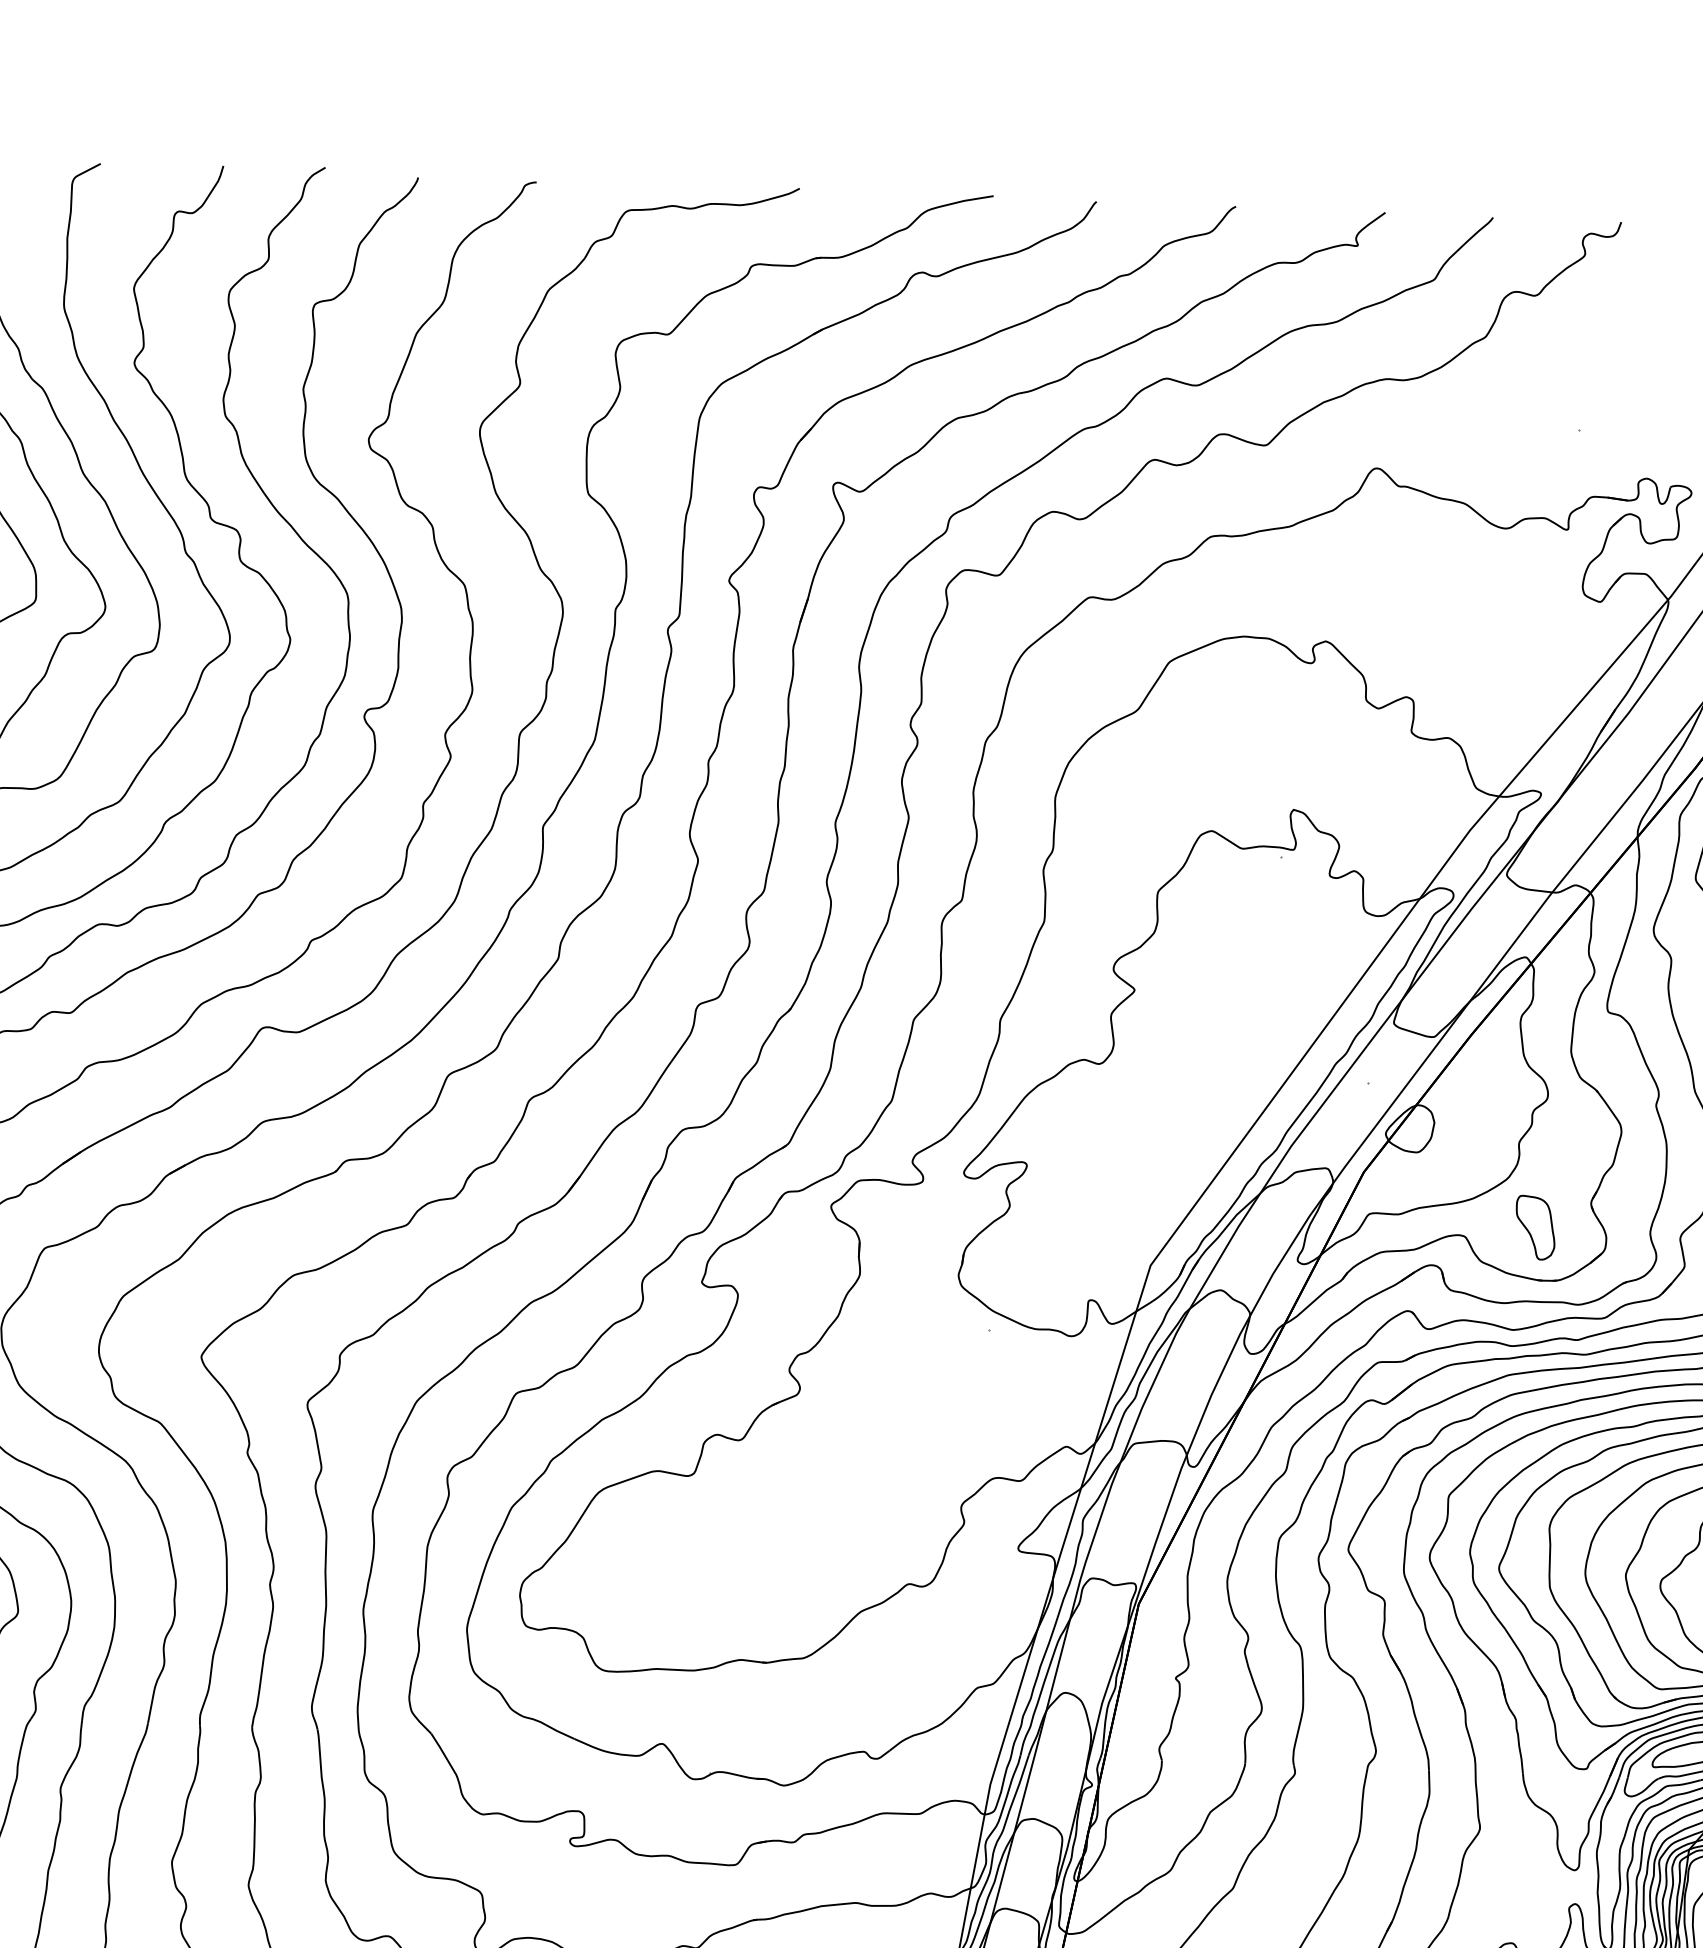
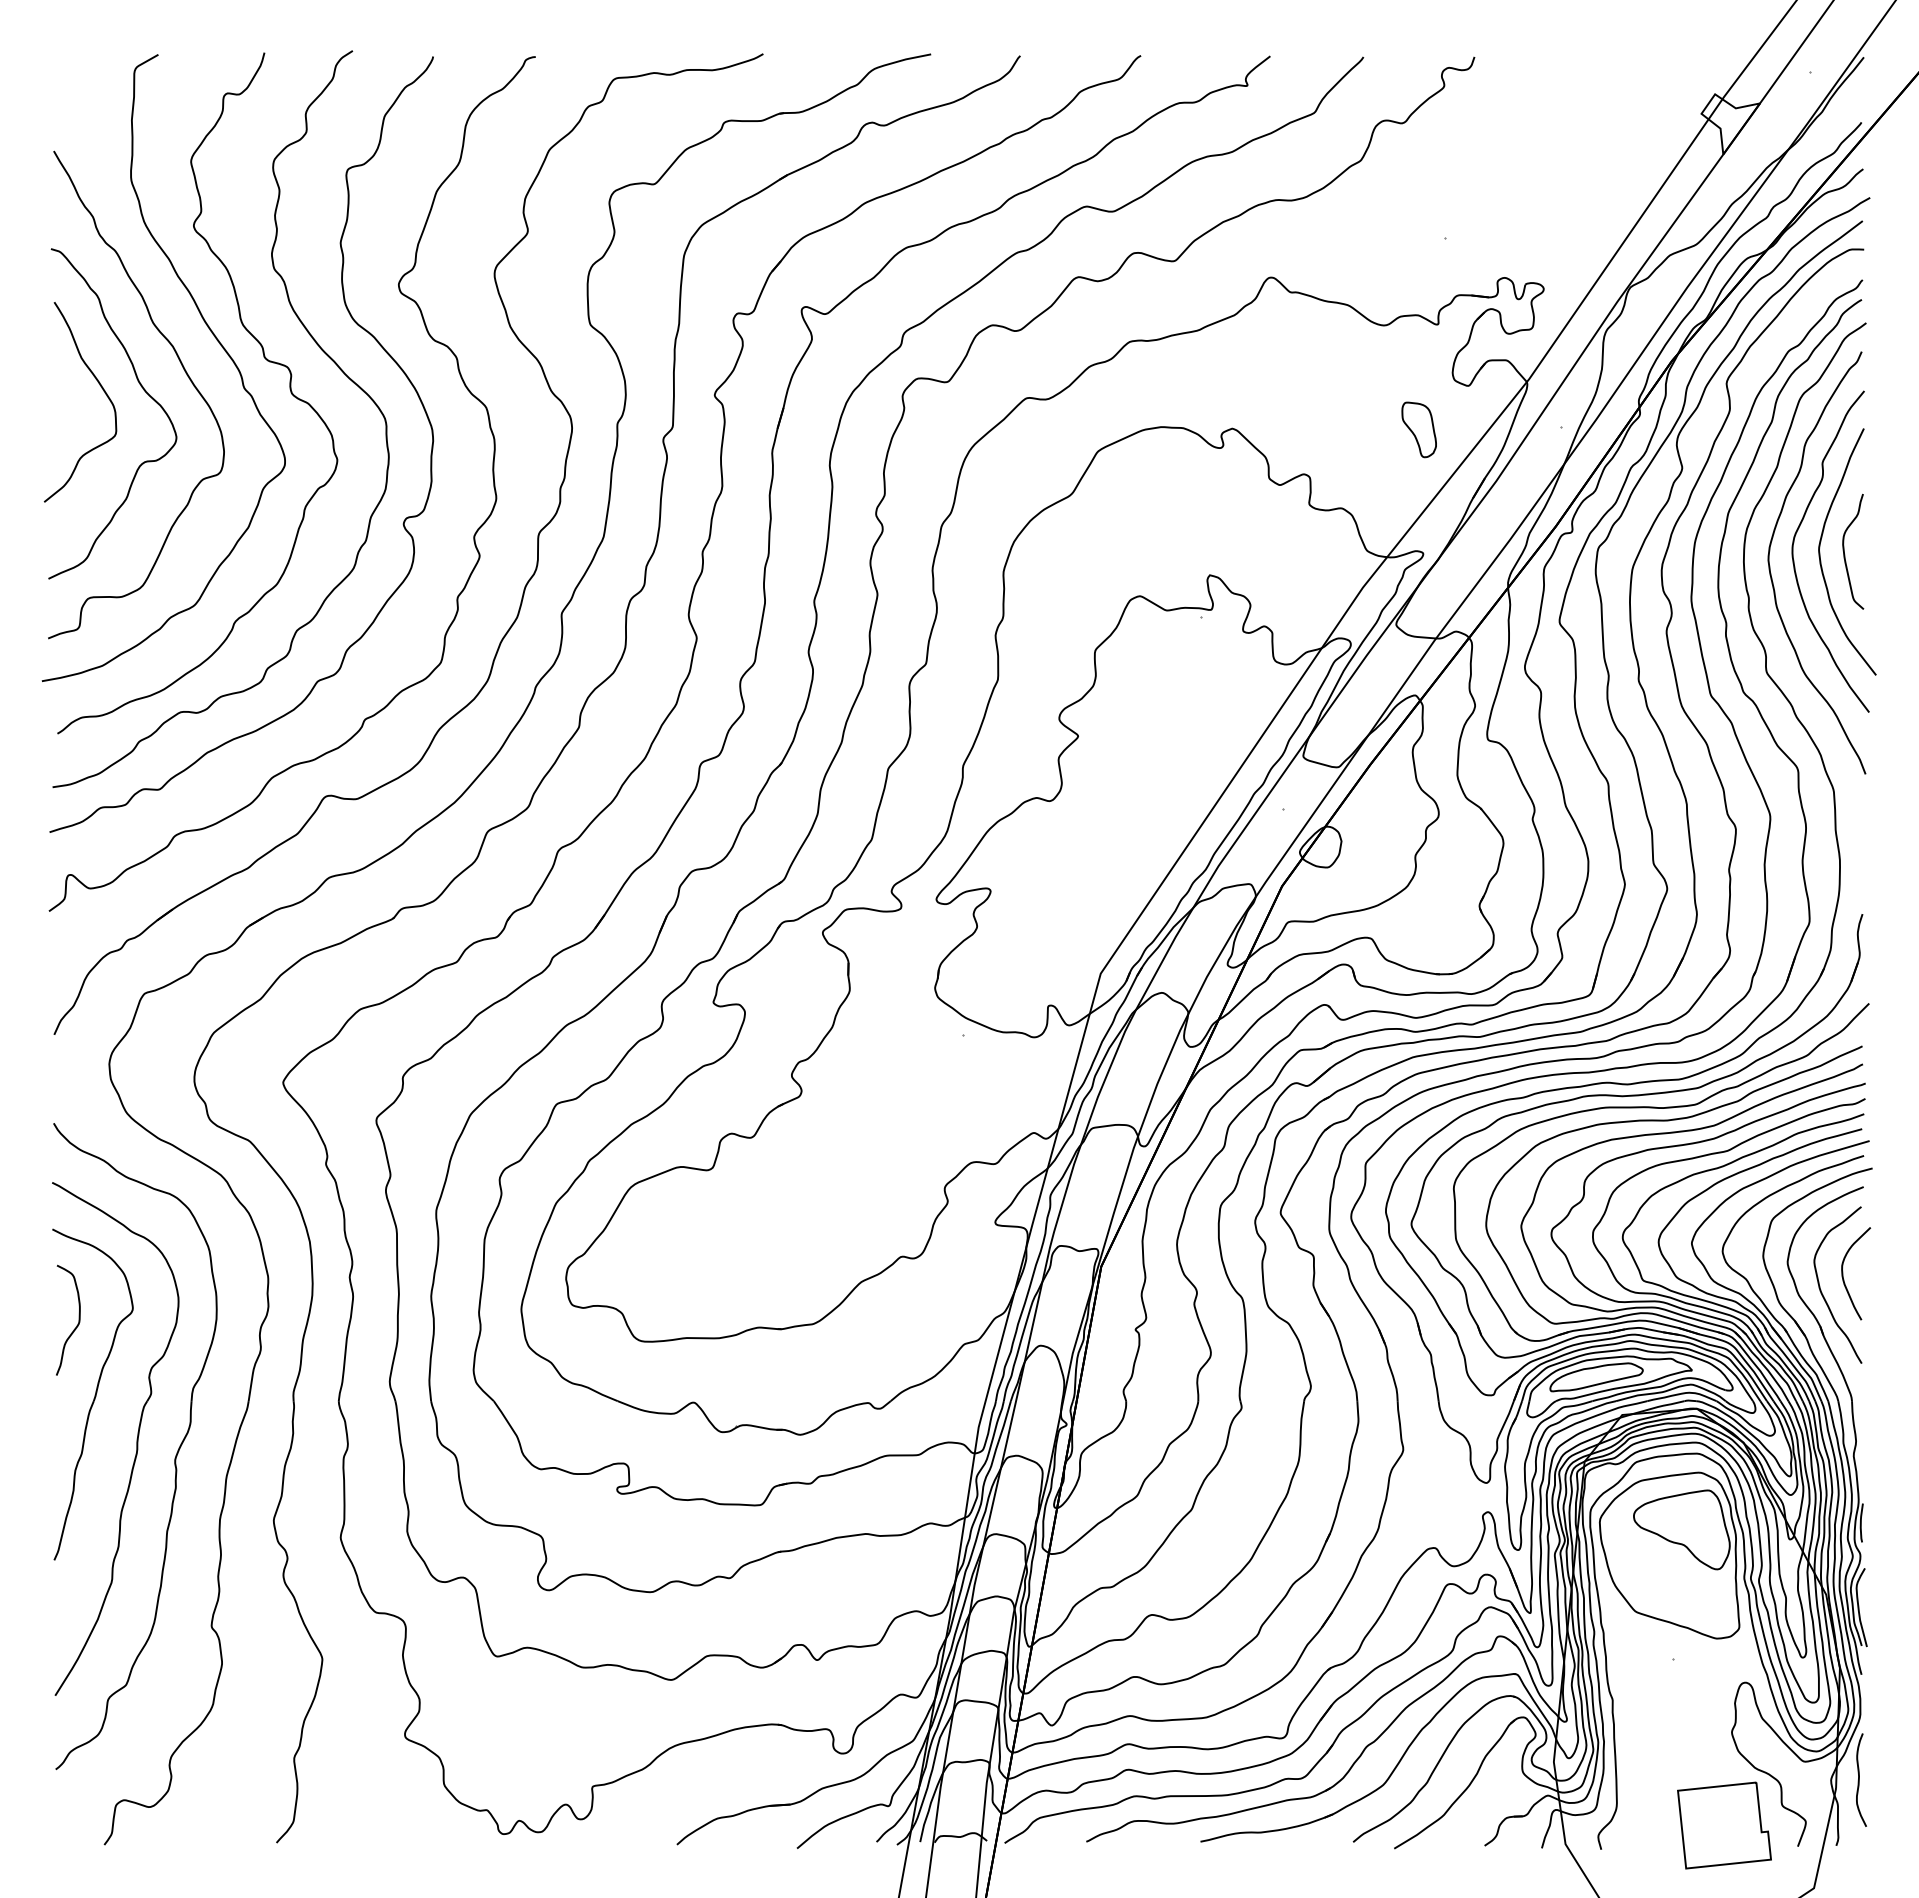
part: (1534, 1227) -> (1418, 429), moved

